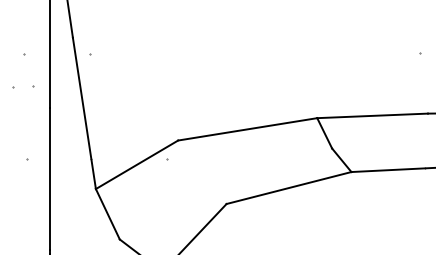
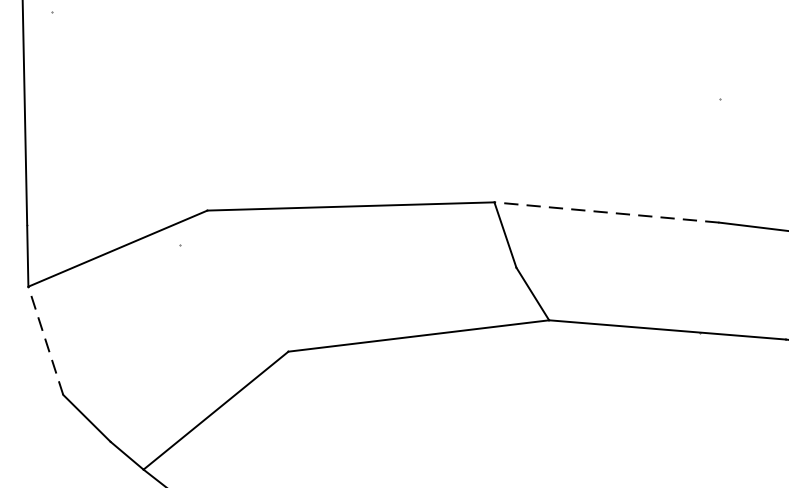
line: (372, 115) -> (606, 211), solid -> dashed
line: (107, 214) -> (45, 341), solid -> dashed

